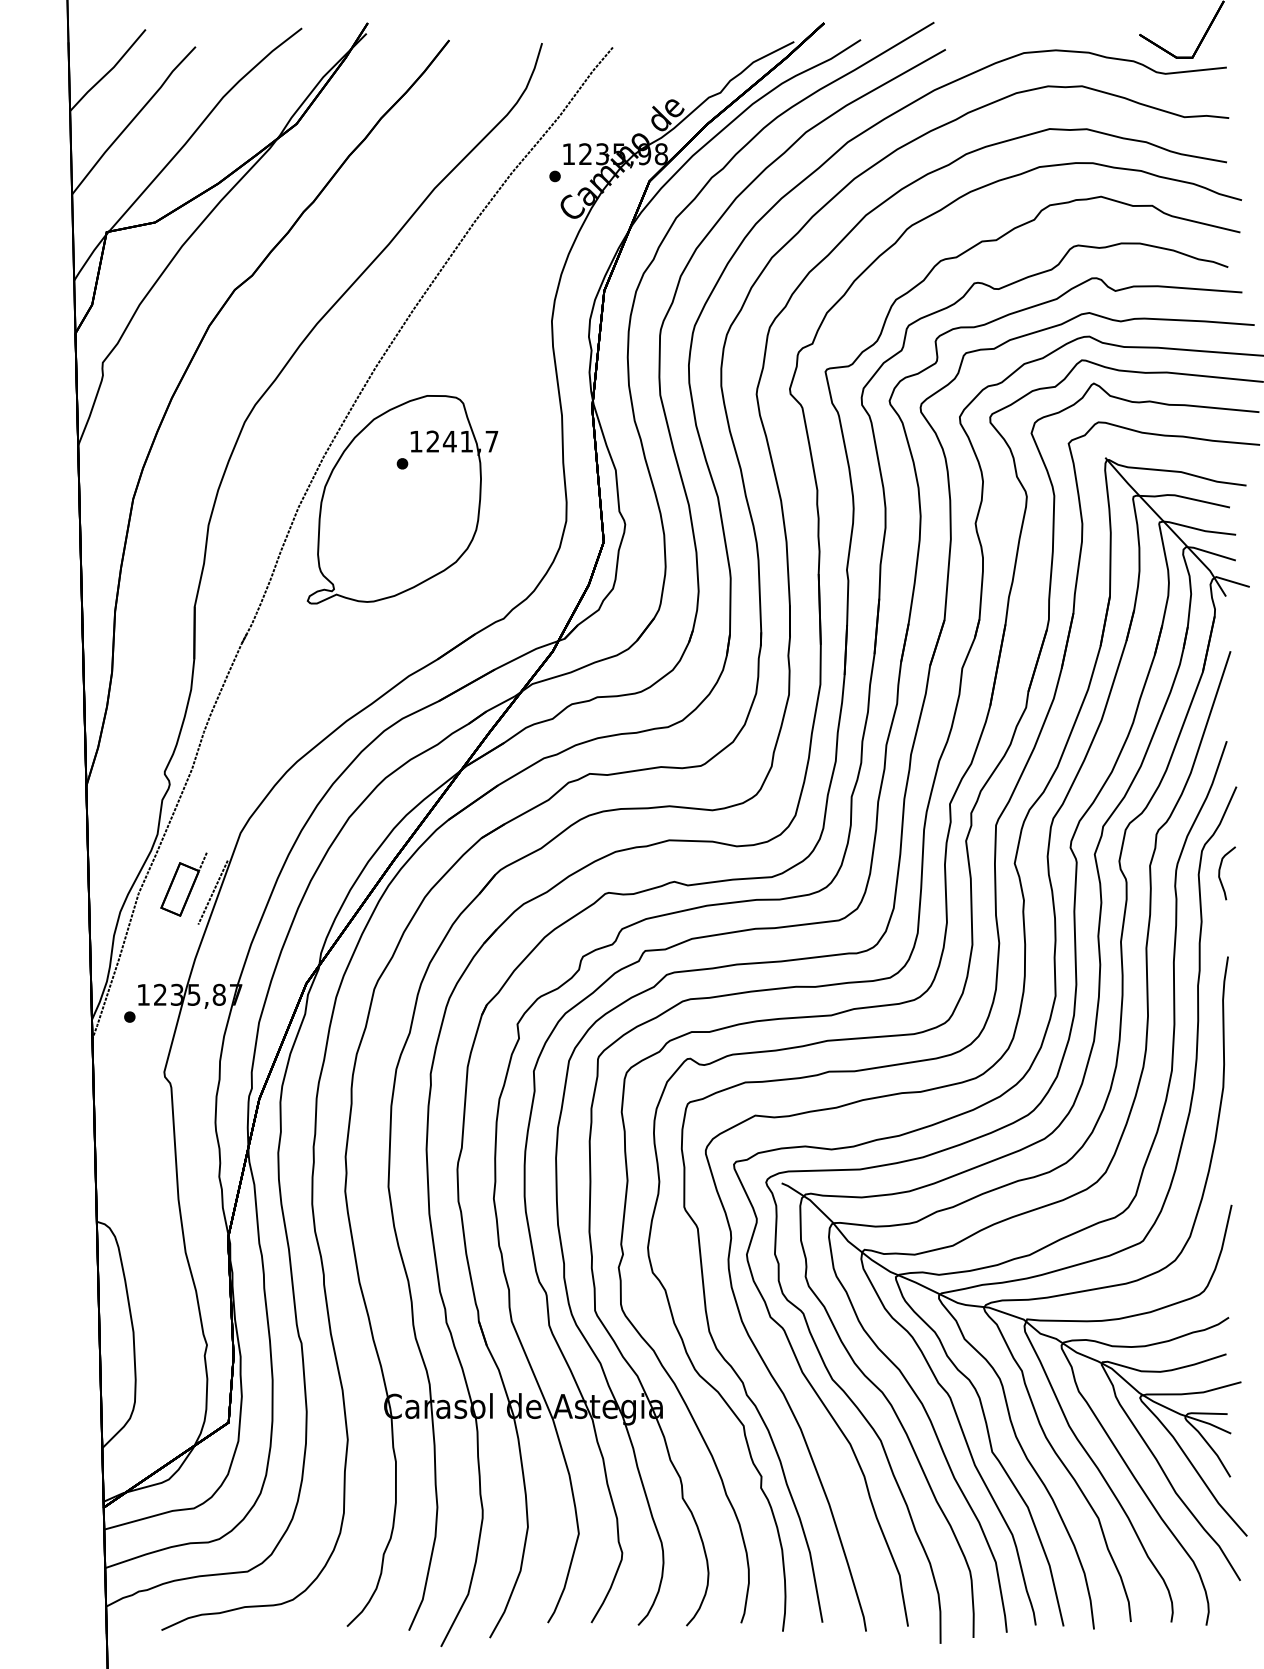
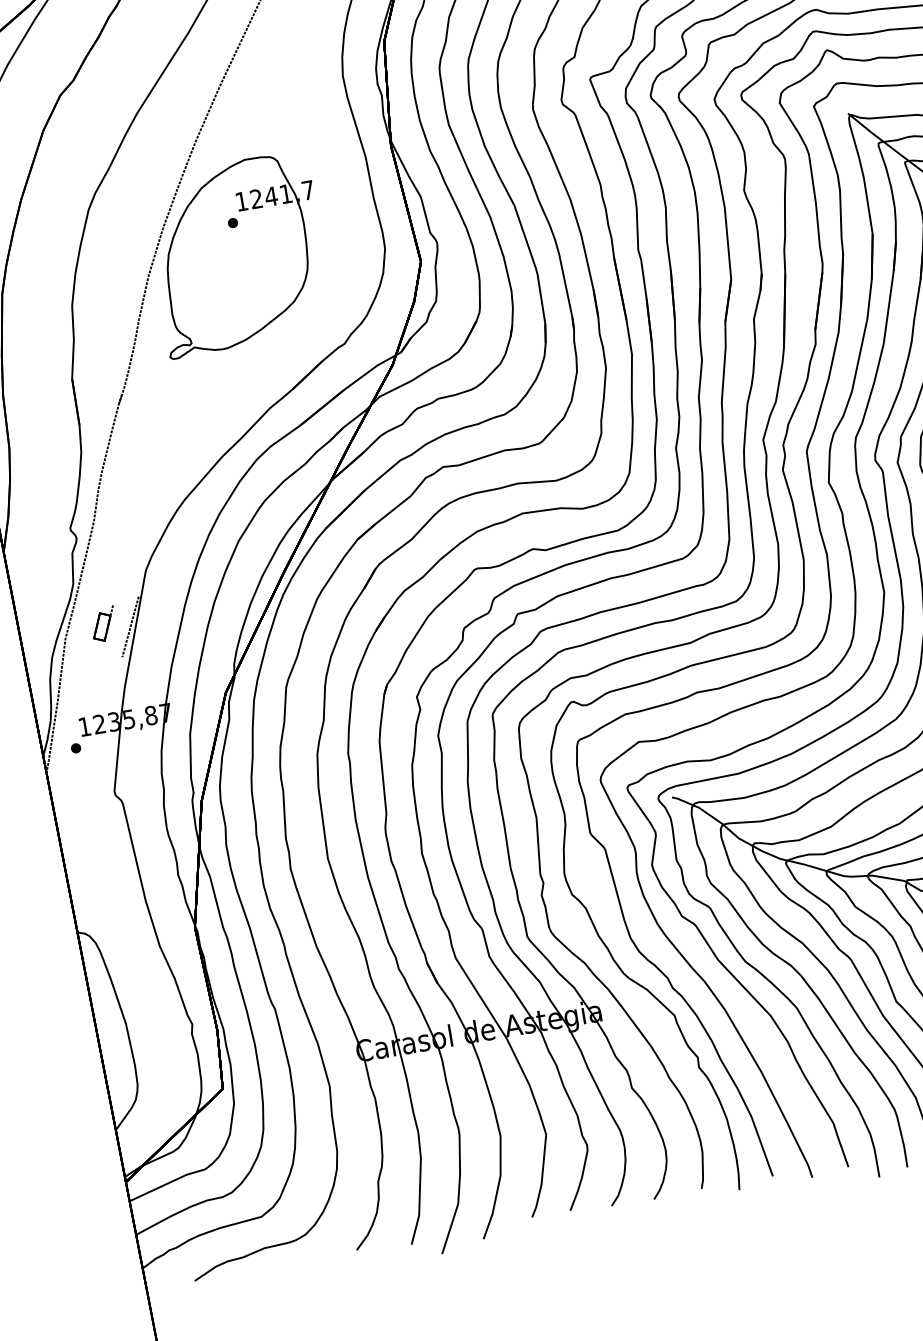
part: (183, 884) -> (103, 624), size x0.6

